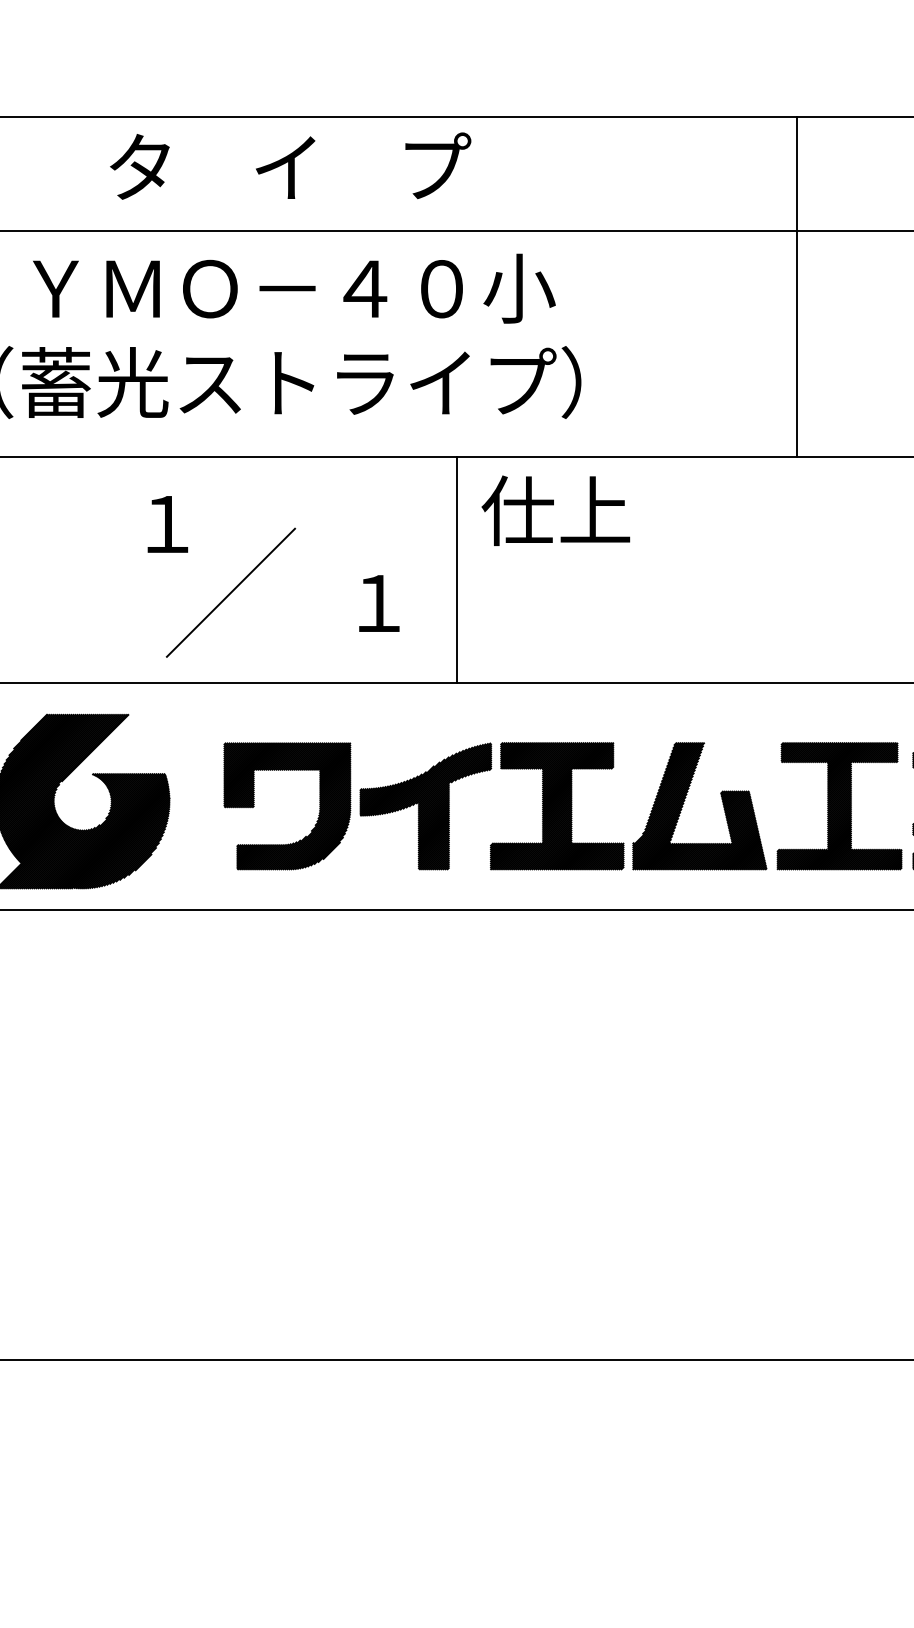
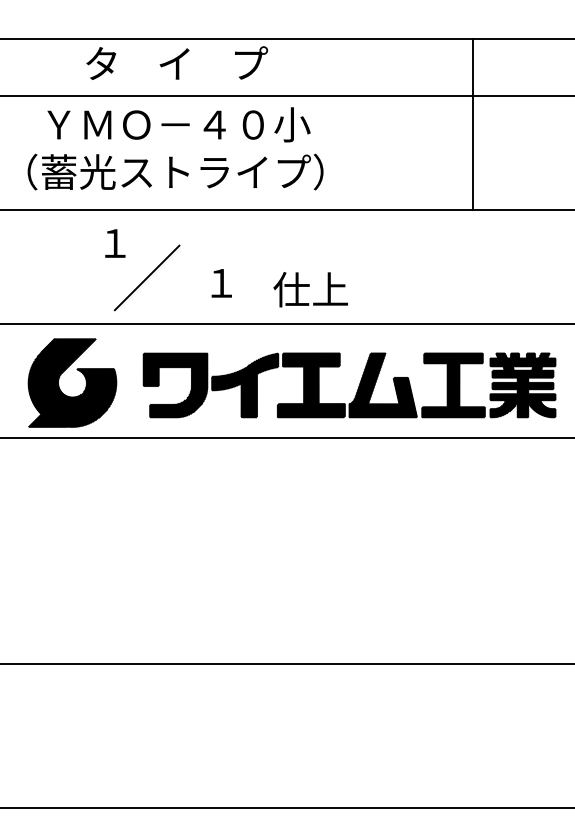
line: (797, 286) -> (473, 123), moved
text: (555, 510) -> (310, 289), moved
line: (458, 570) -> (261, 266), removed

